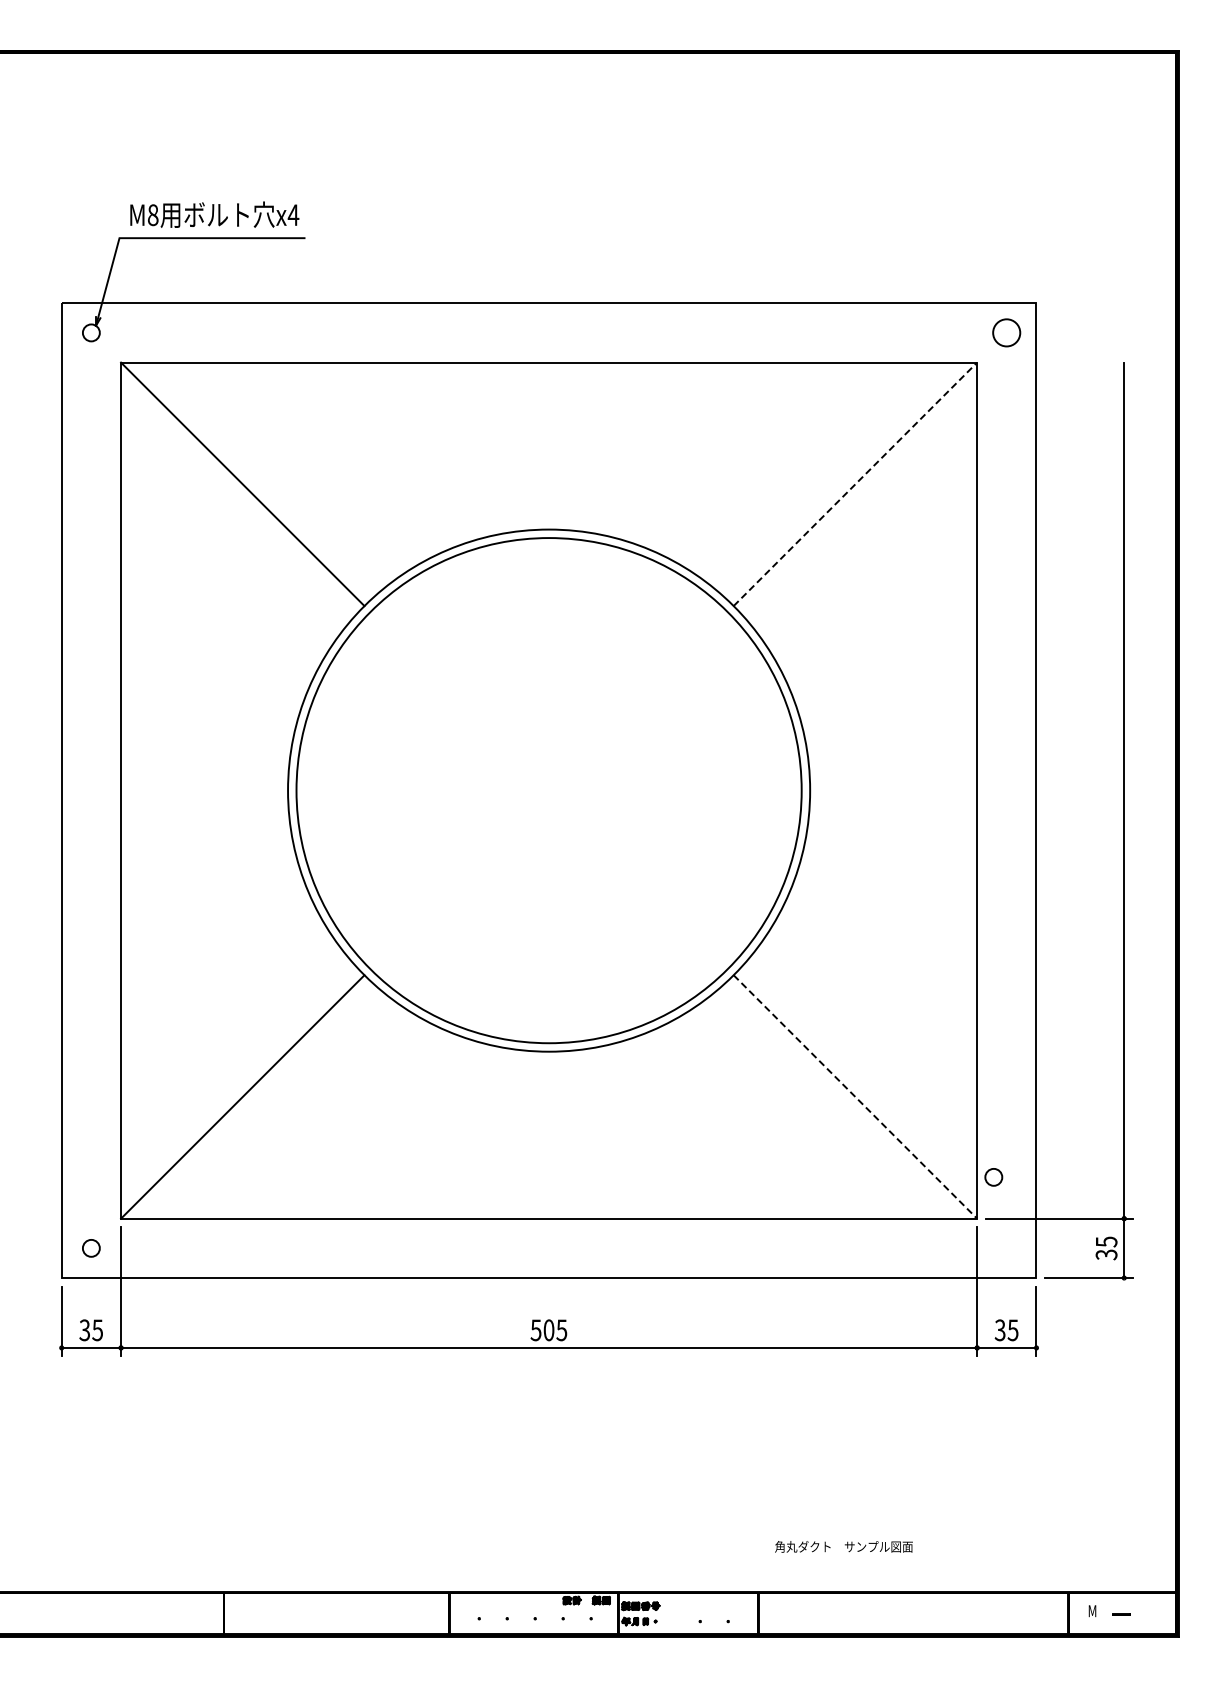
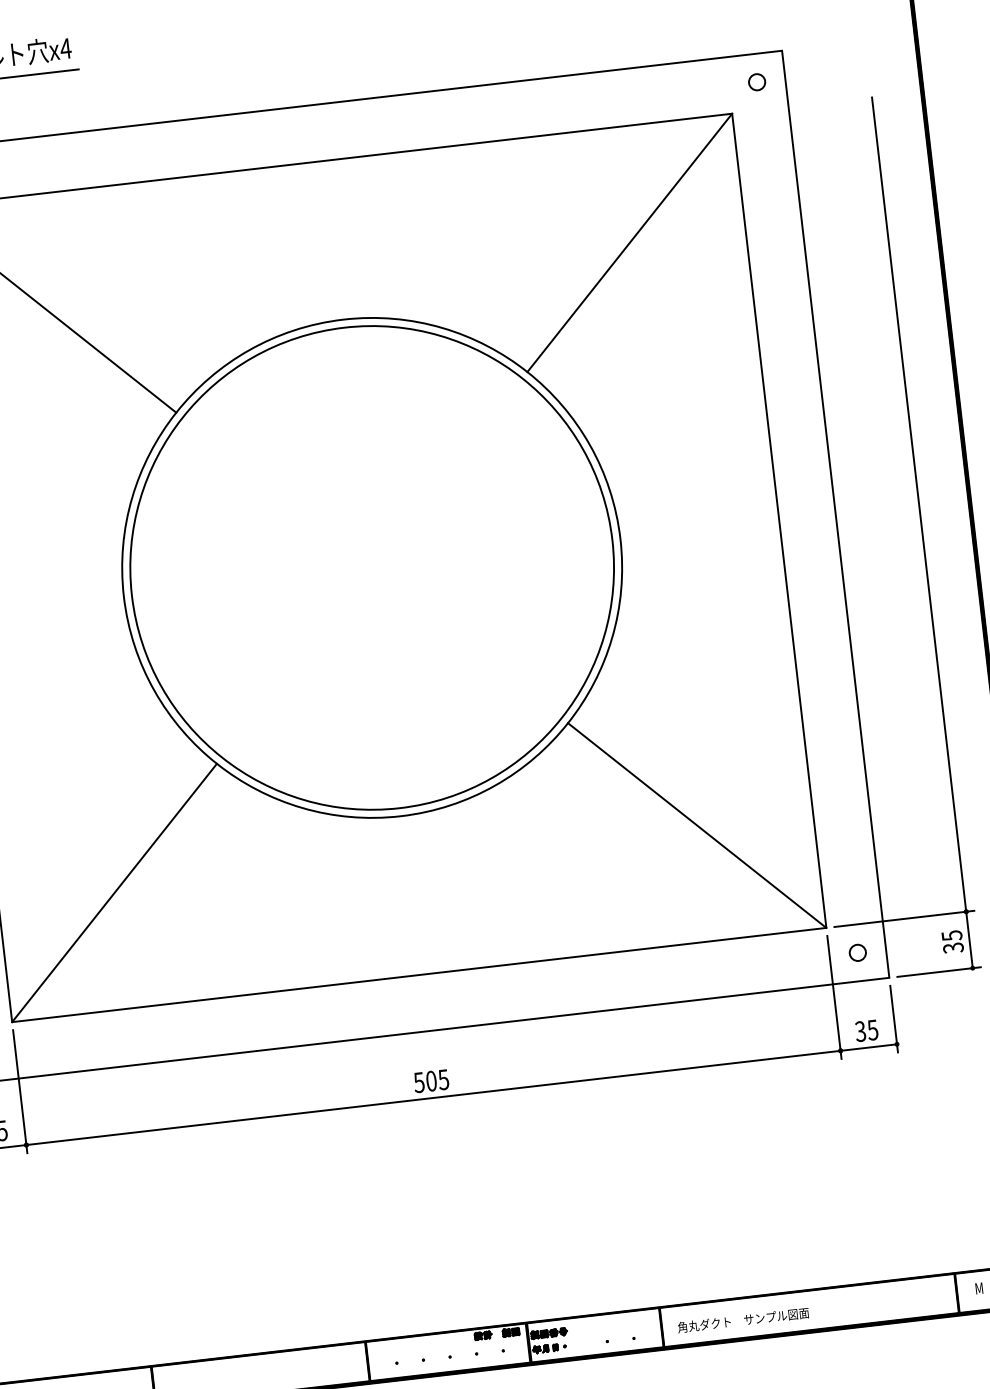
circle: (1006, 332) -> (756, 81), size x0.62
line: (855, 483) -> (629, 242), dashed -> solid
line: (855, 1097) -> (697, 826), dashed -> solid
circle: (993, 1177) -> (857, 953), moved
text: (843, 1546) -> (742, 1320), moved

